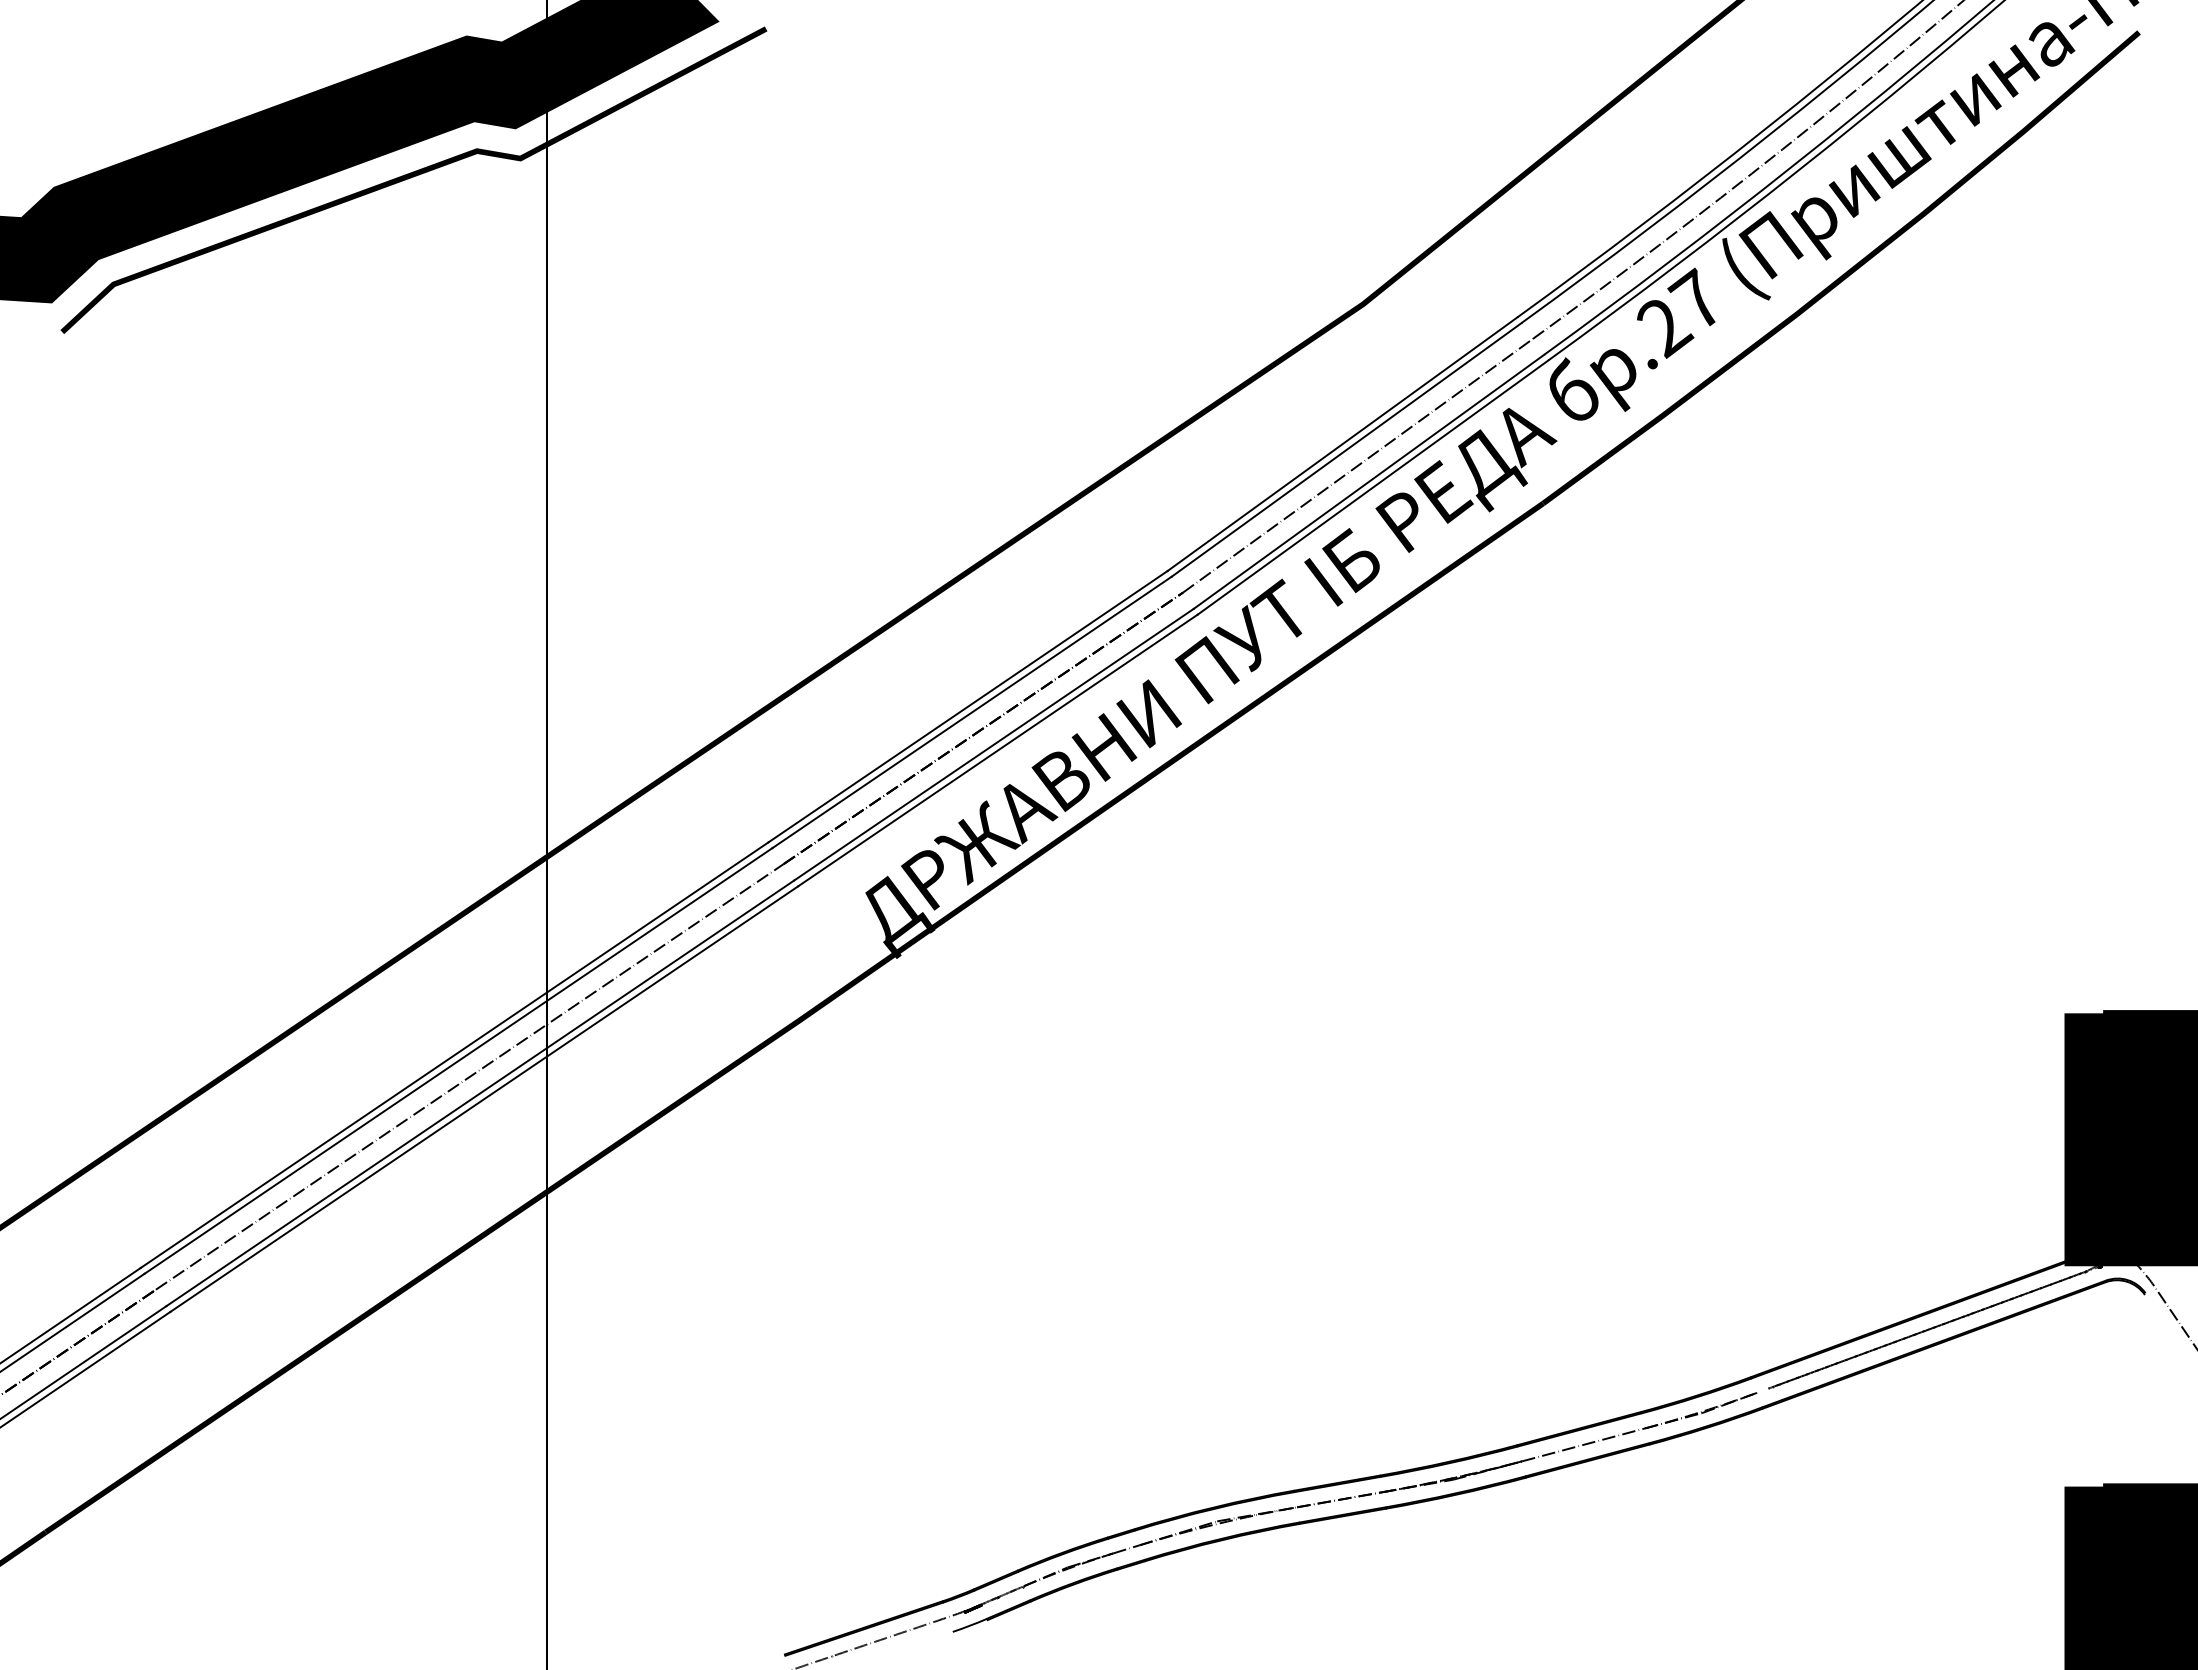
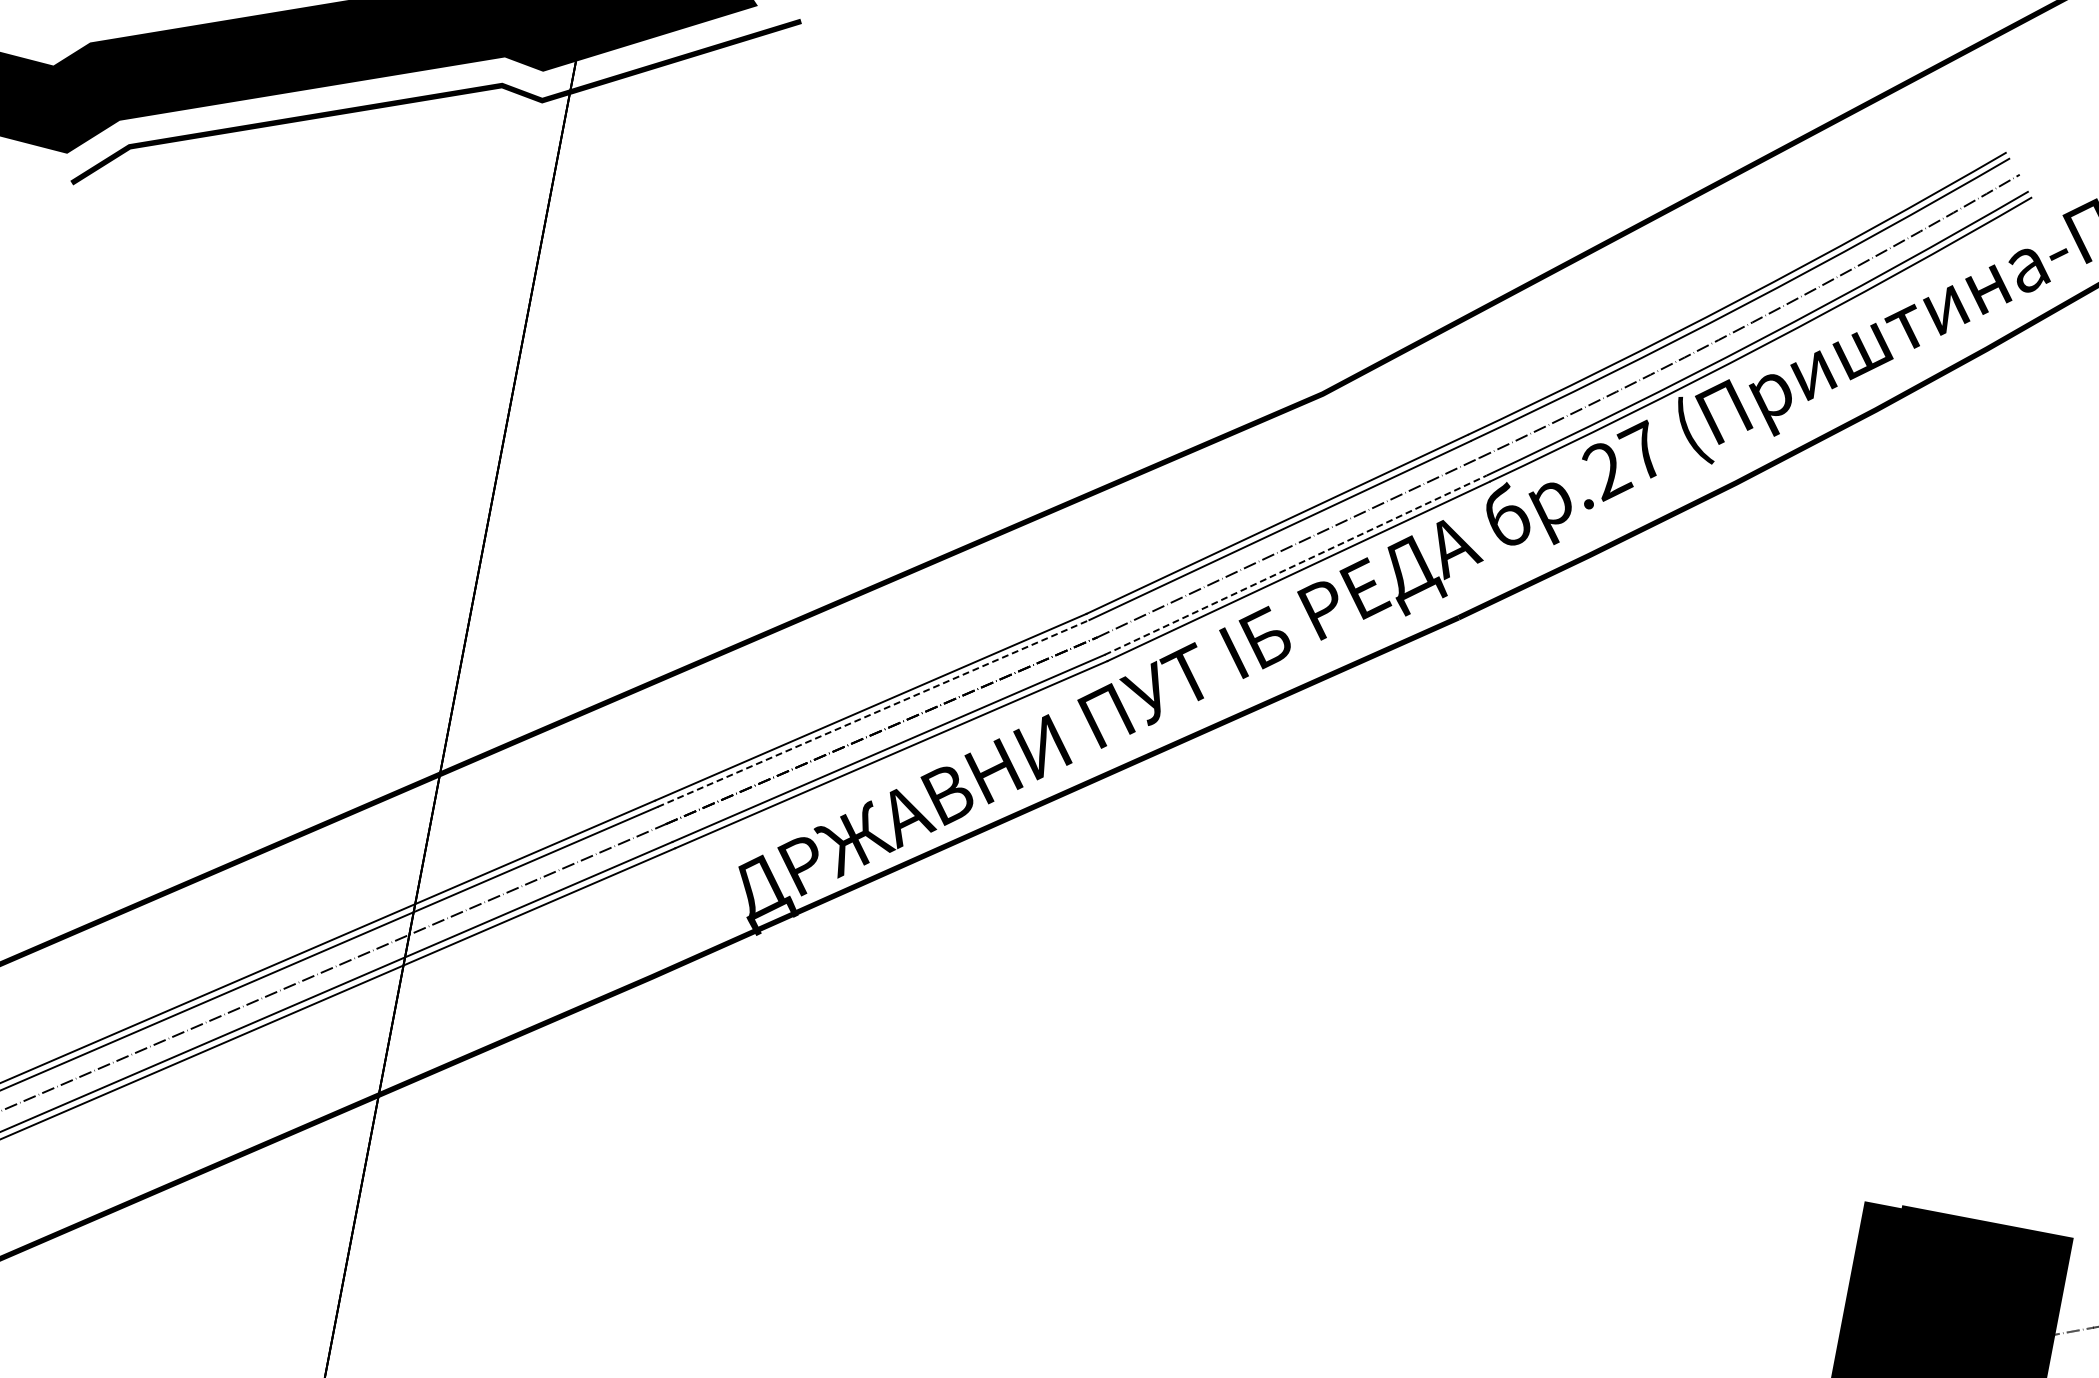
line: (1369, 481) -> (1296, 564), solid -> dashed
line: (972, 712) -> (873, 713), solid -> dashed

